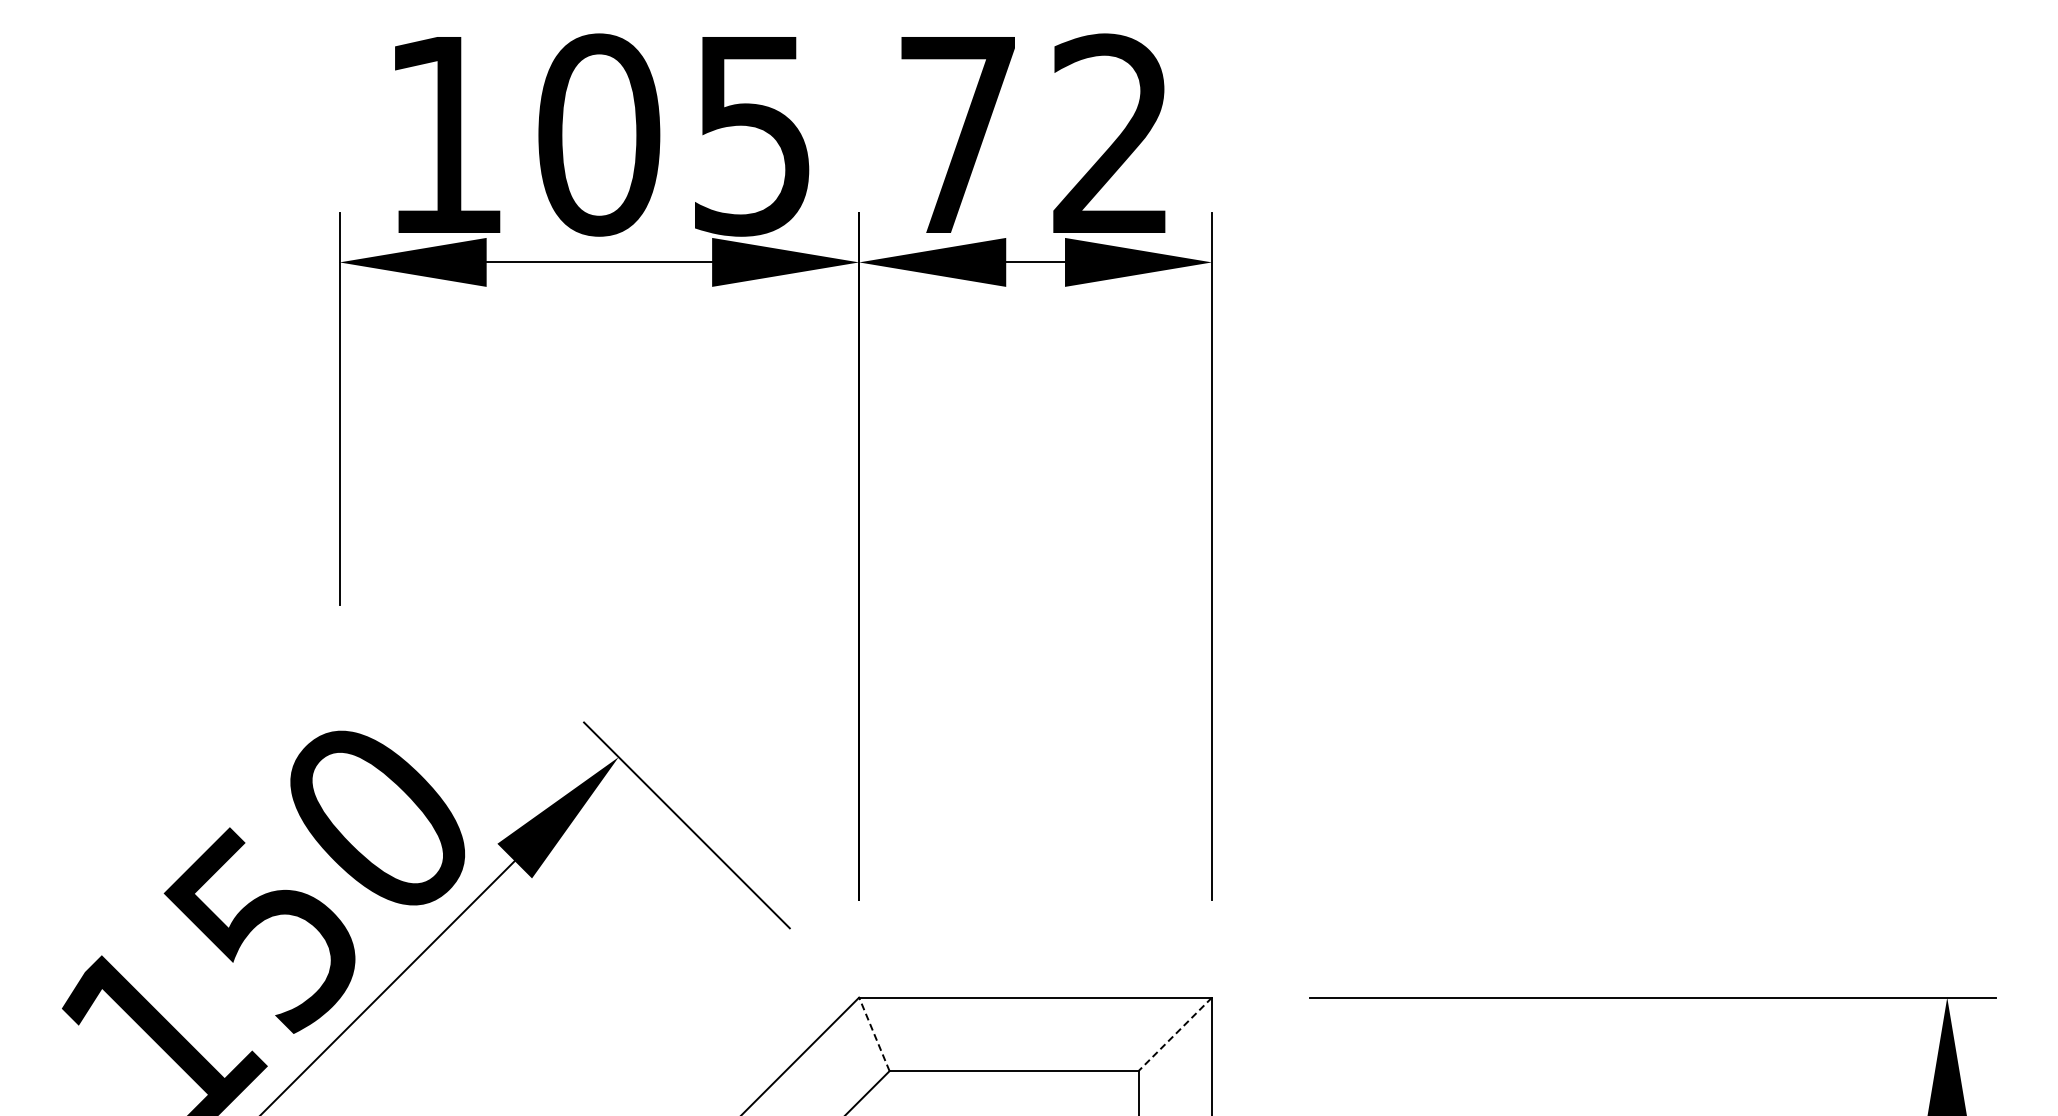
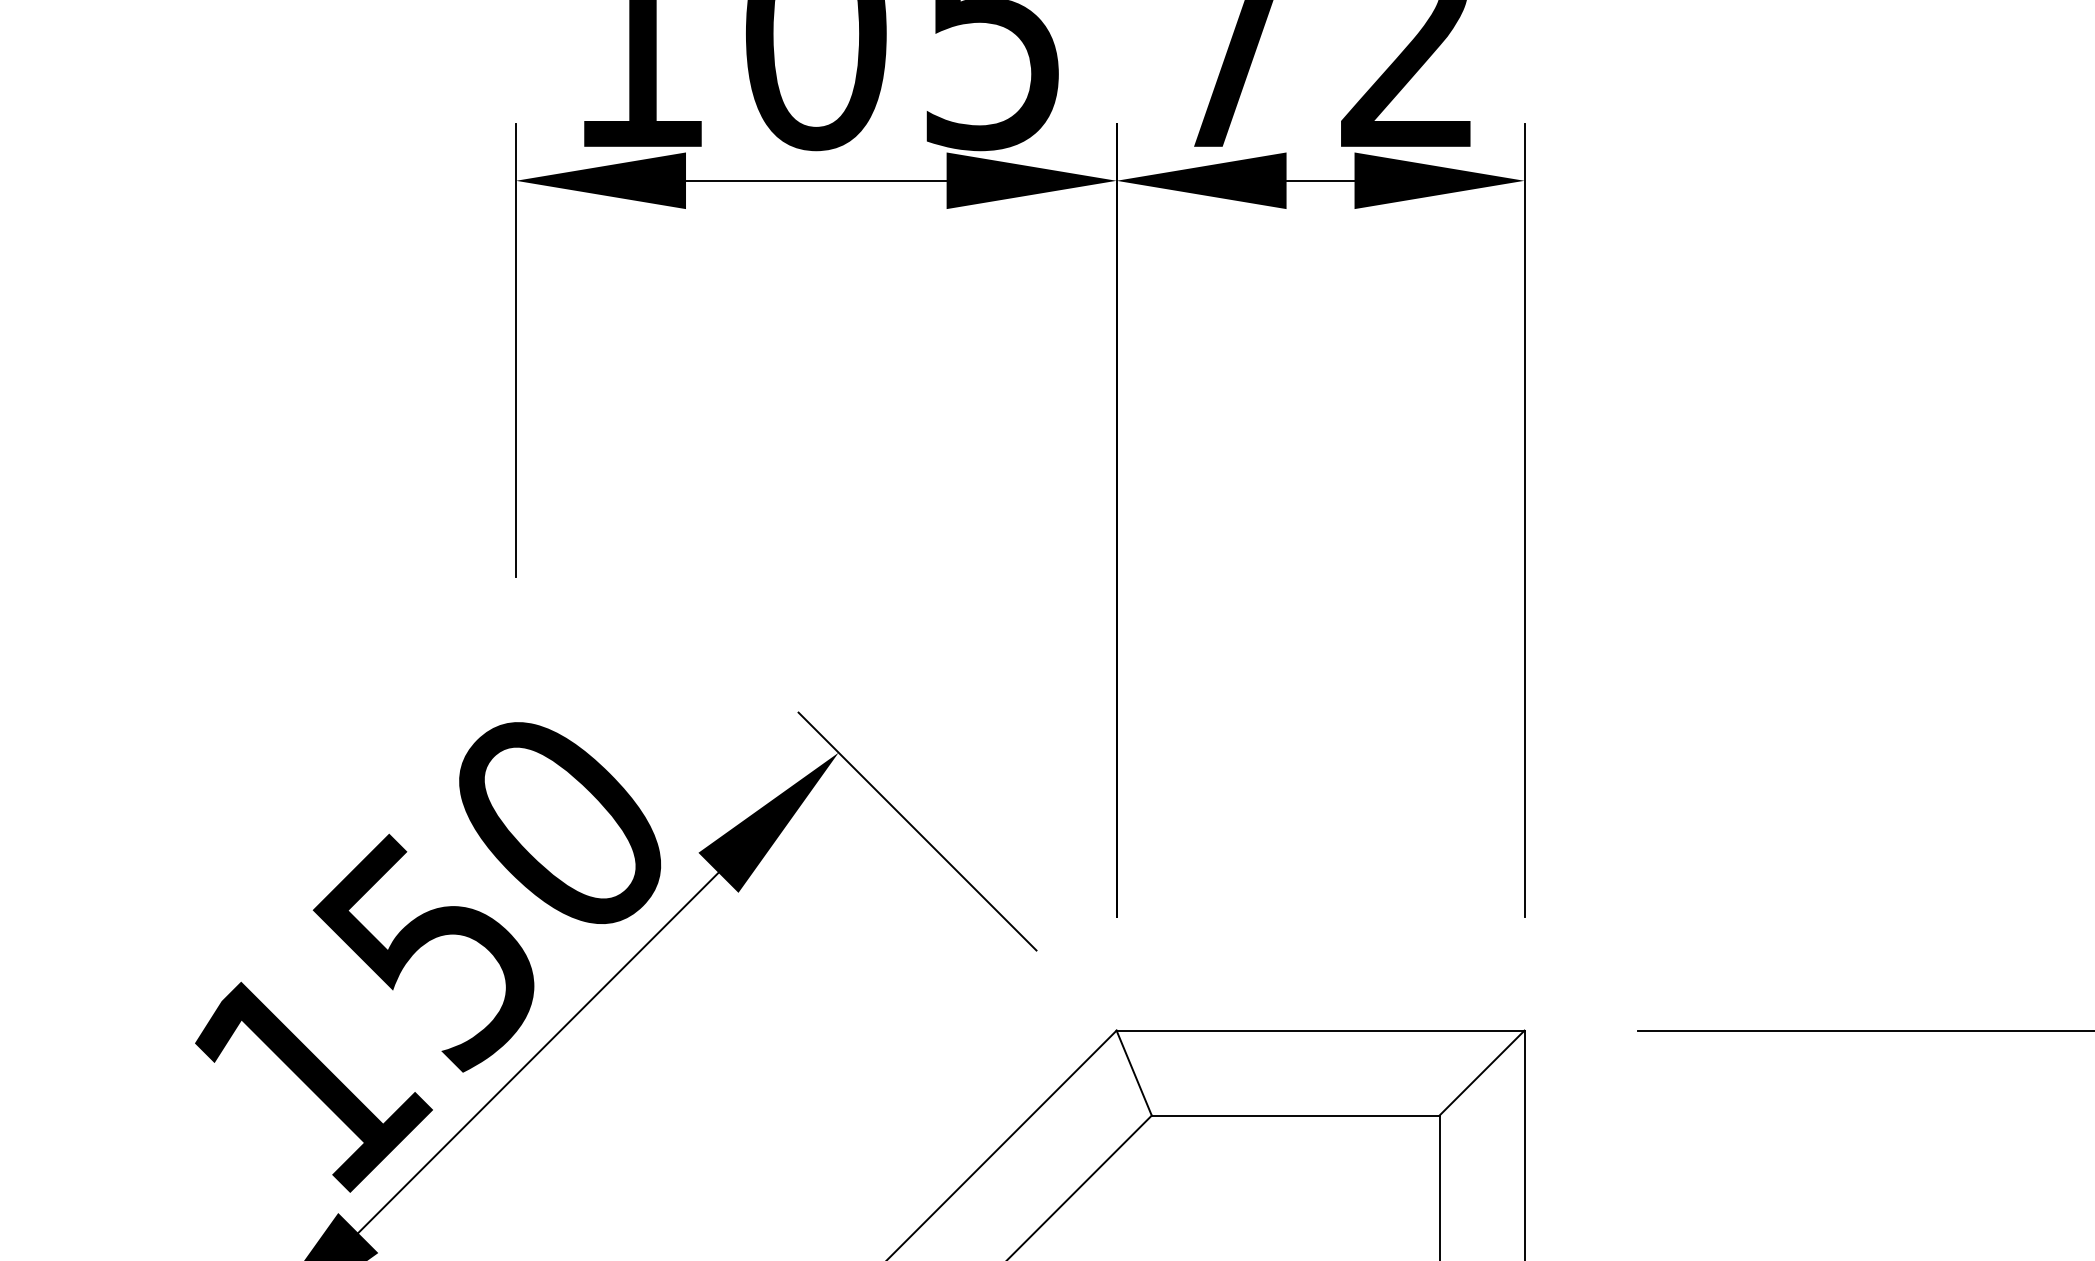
line: (874, 1034) -> (1134, 1073), dashed -> solid
line: (1175, 1034) -> (1482, 1073), dashed -> solid

